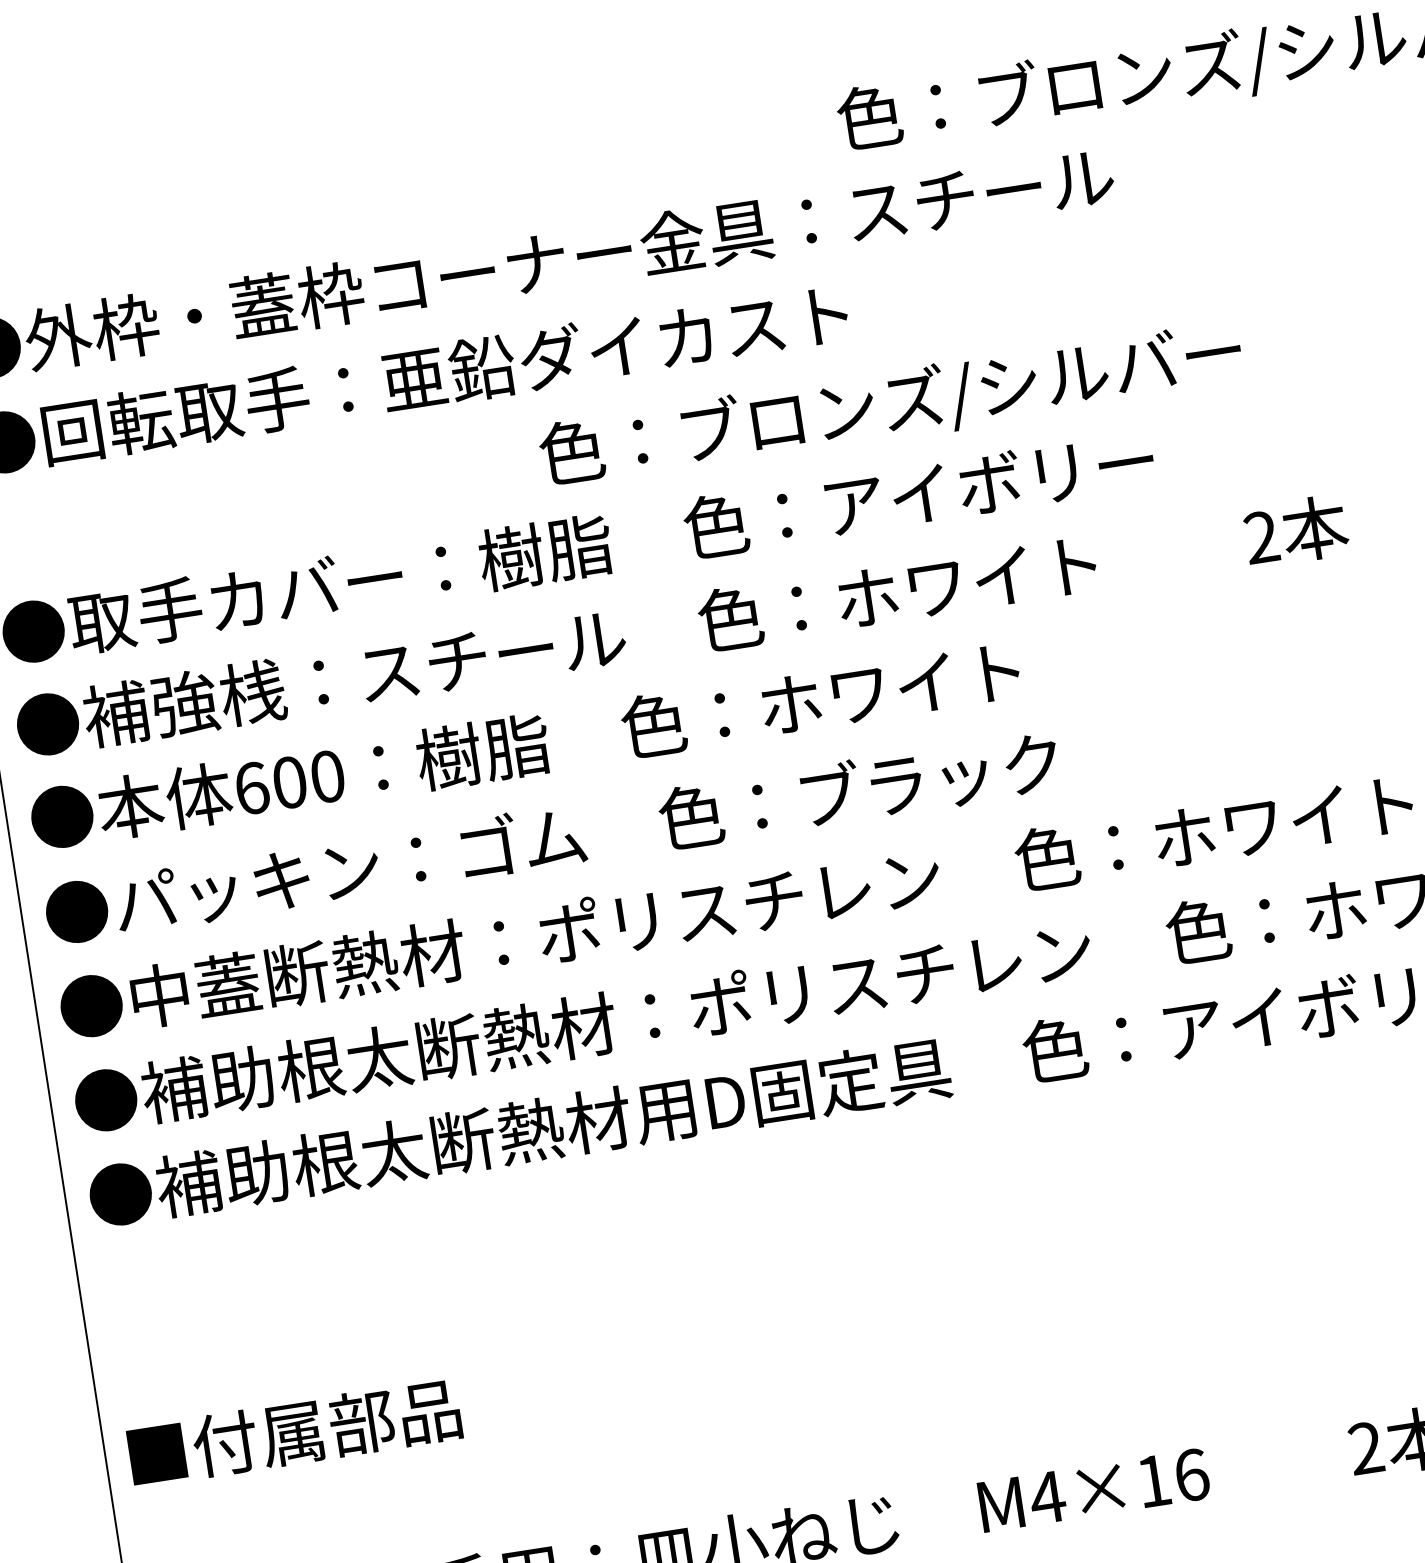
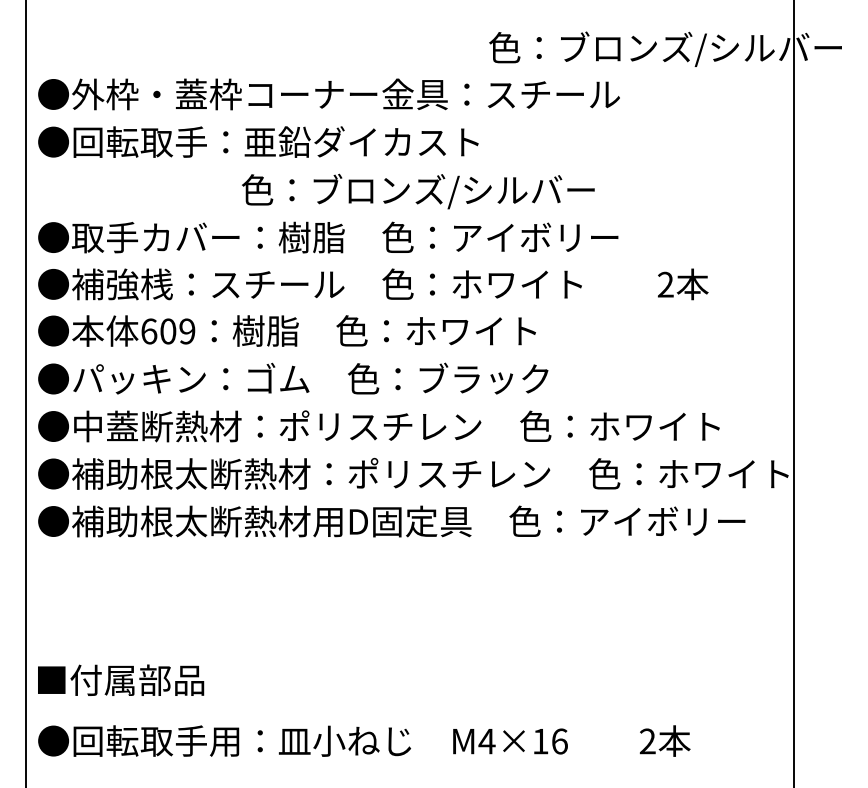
text: (891, 405) -> (418, 191), moved
text: (327, 776) -> (187, 331), 600 -> 609
text: (295, 1431) -> (121, 679), moved

